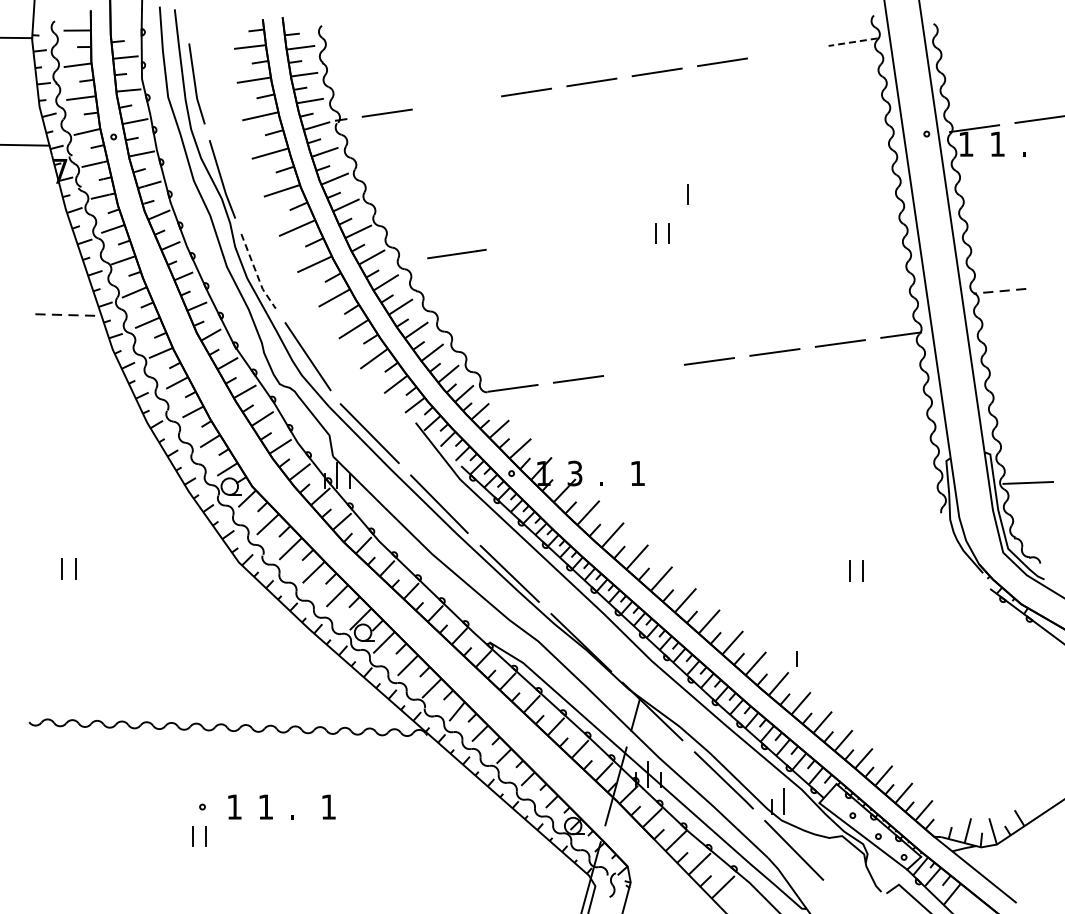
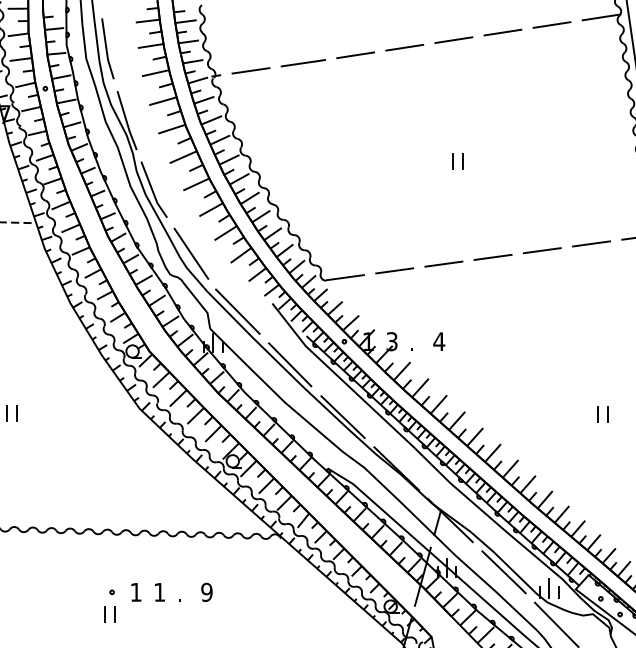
line: (853, 42) -> (601, 17), dashed -> solid
line: (787, 52) -> (551, 25), added
line: (687, 194) -> (476, 131), removed
line: (456, 253) -> (303, 62), moved
line: (256, 273) -> (152, 191), dashed -> solid
line: (643, 370) -> (443, 264), added
text: (637, 473) -> (439, 341), 1 -> 4
line: (796, 658) -> (558, 591), moved
text: (328, 806) -> (206, 591), 1 -> 9

